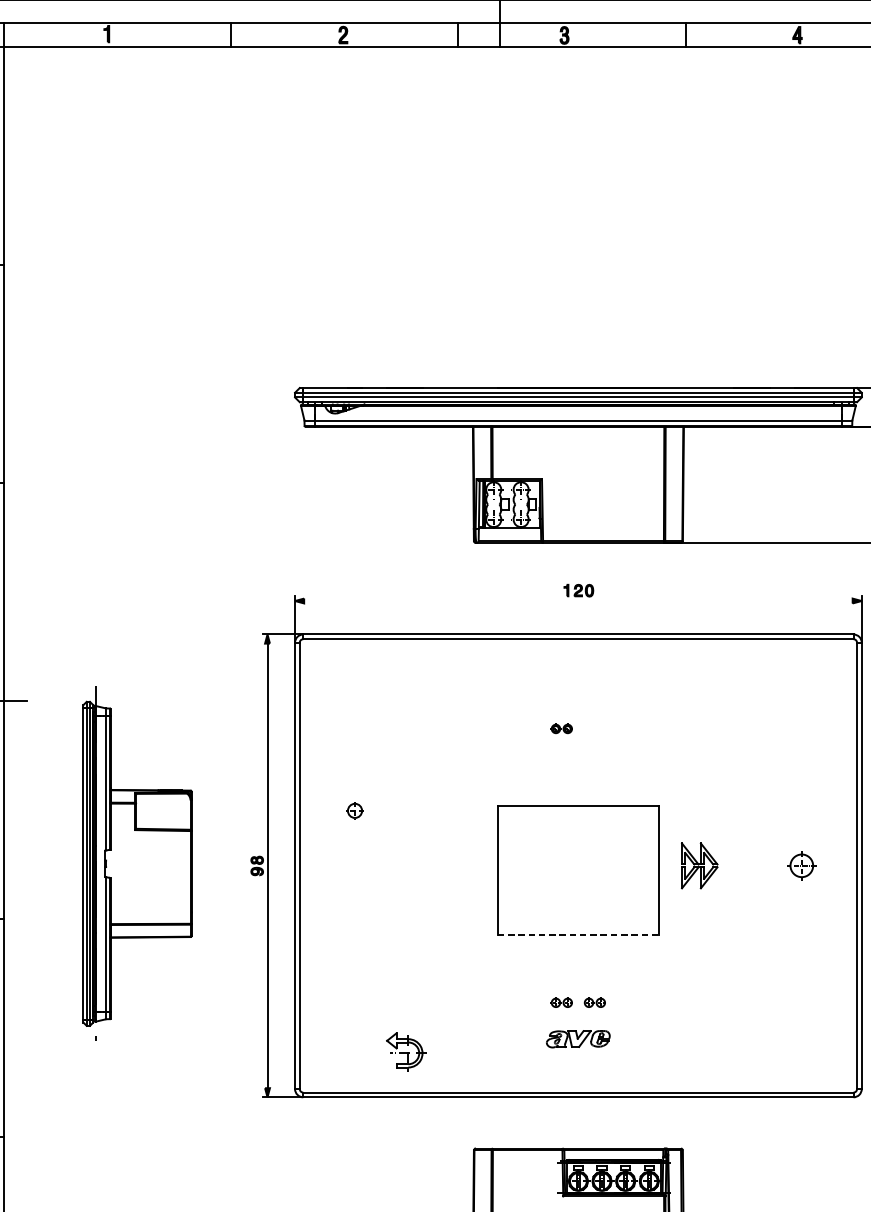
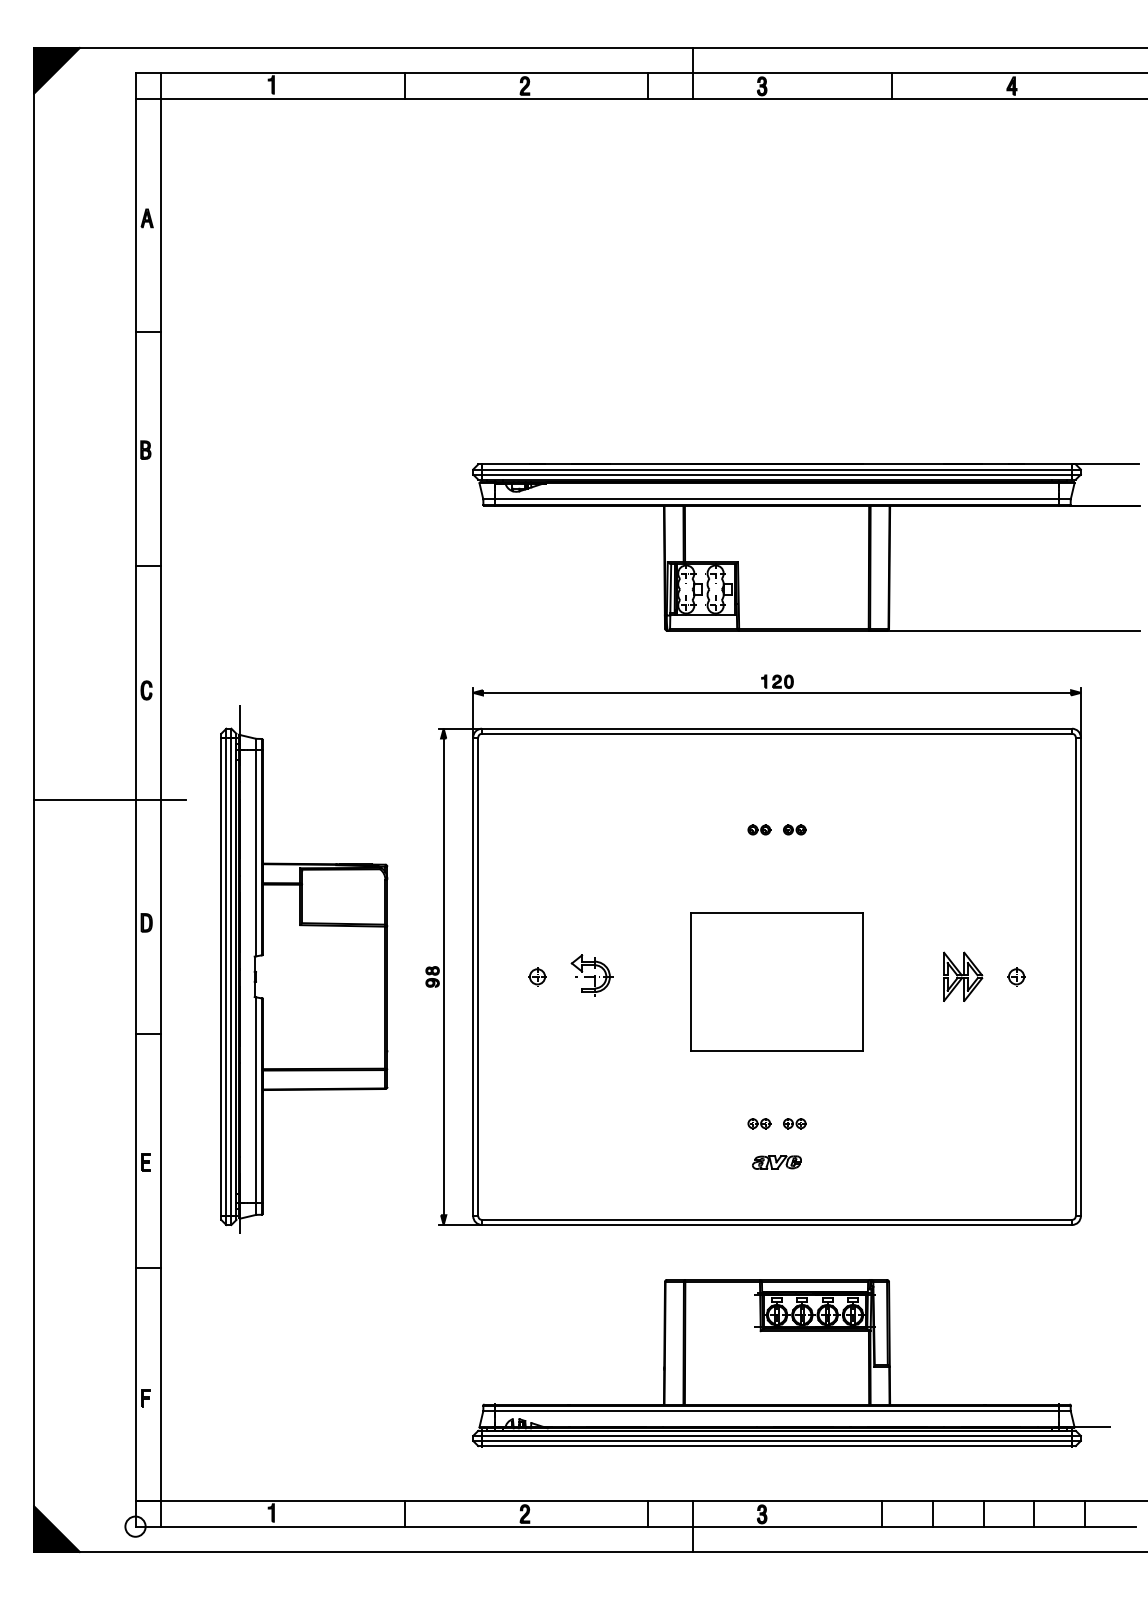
line: (577, 600) -> (776, 692), added
part: (594, 728) -> (794, 829), added
part: (355, 810) -> (537, 976), moved
part: (137, 859) -> (304, 969), size x1.43
part: (700, 865) -> (963, 976), moved
part: (801, 865) -> (1016, 976), size x0.62
line: (578, 935) -> (777, 1051), dashed -> solid
part: (577, 1039) -> (776, 1162), size x0.71
part: (405, 1052) -> (591, 975), moved

